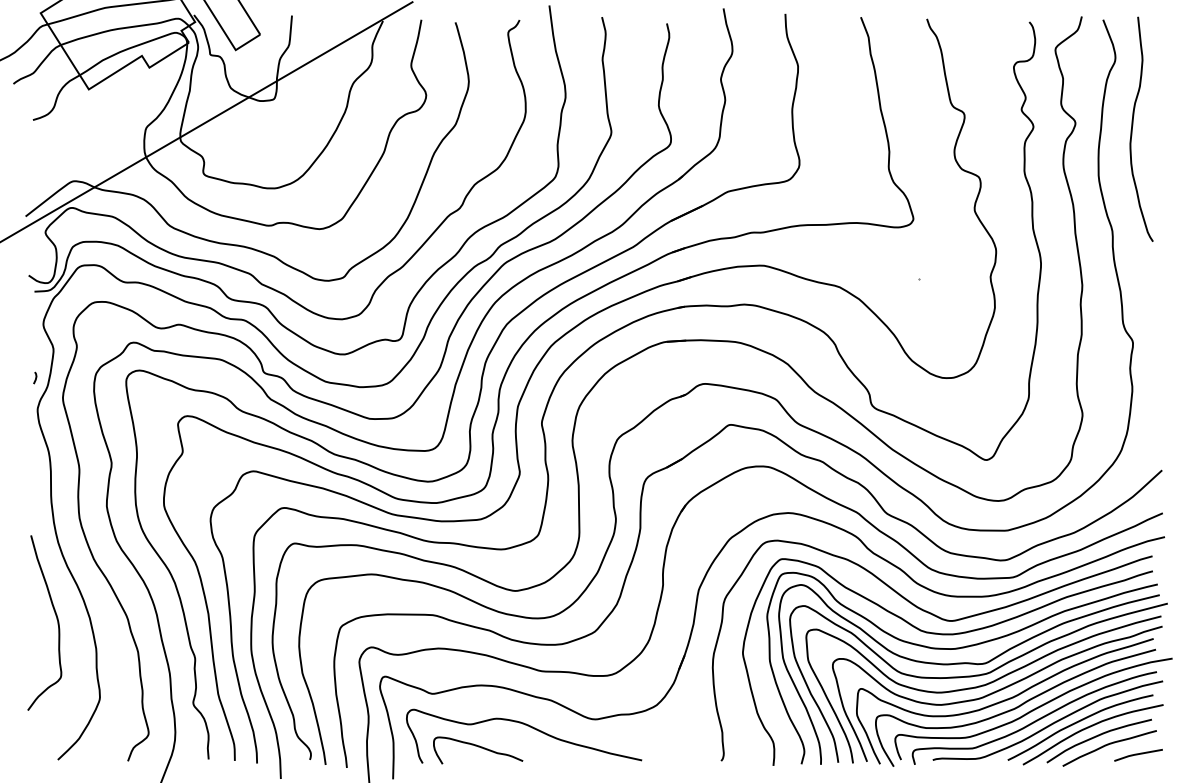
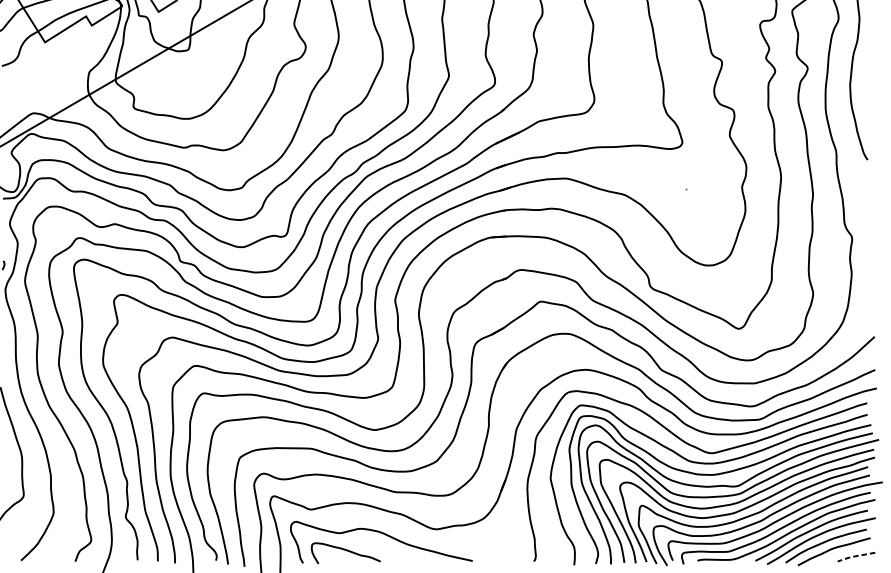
line: (1137, 754) -> (855, 556), solid -> dashed

